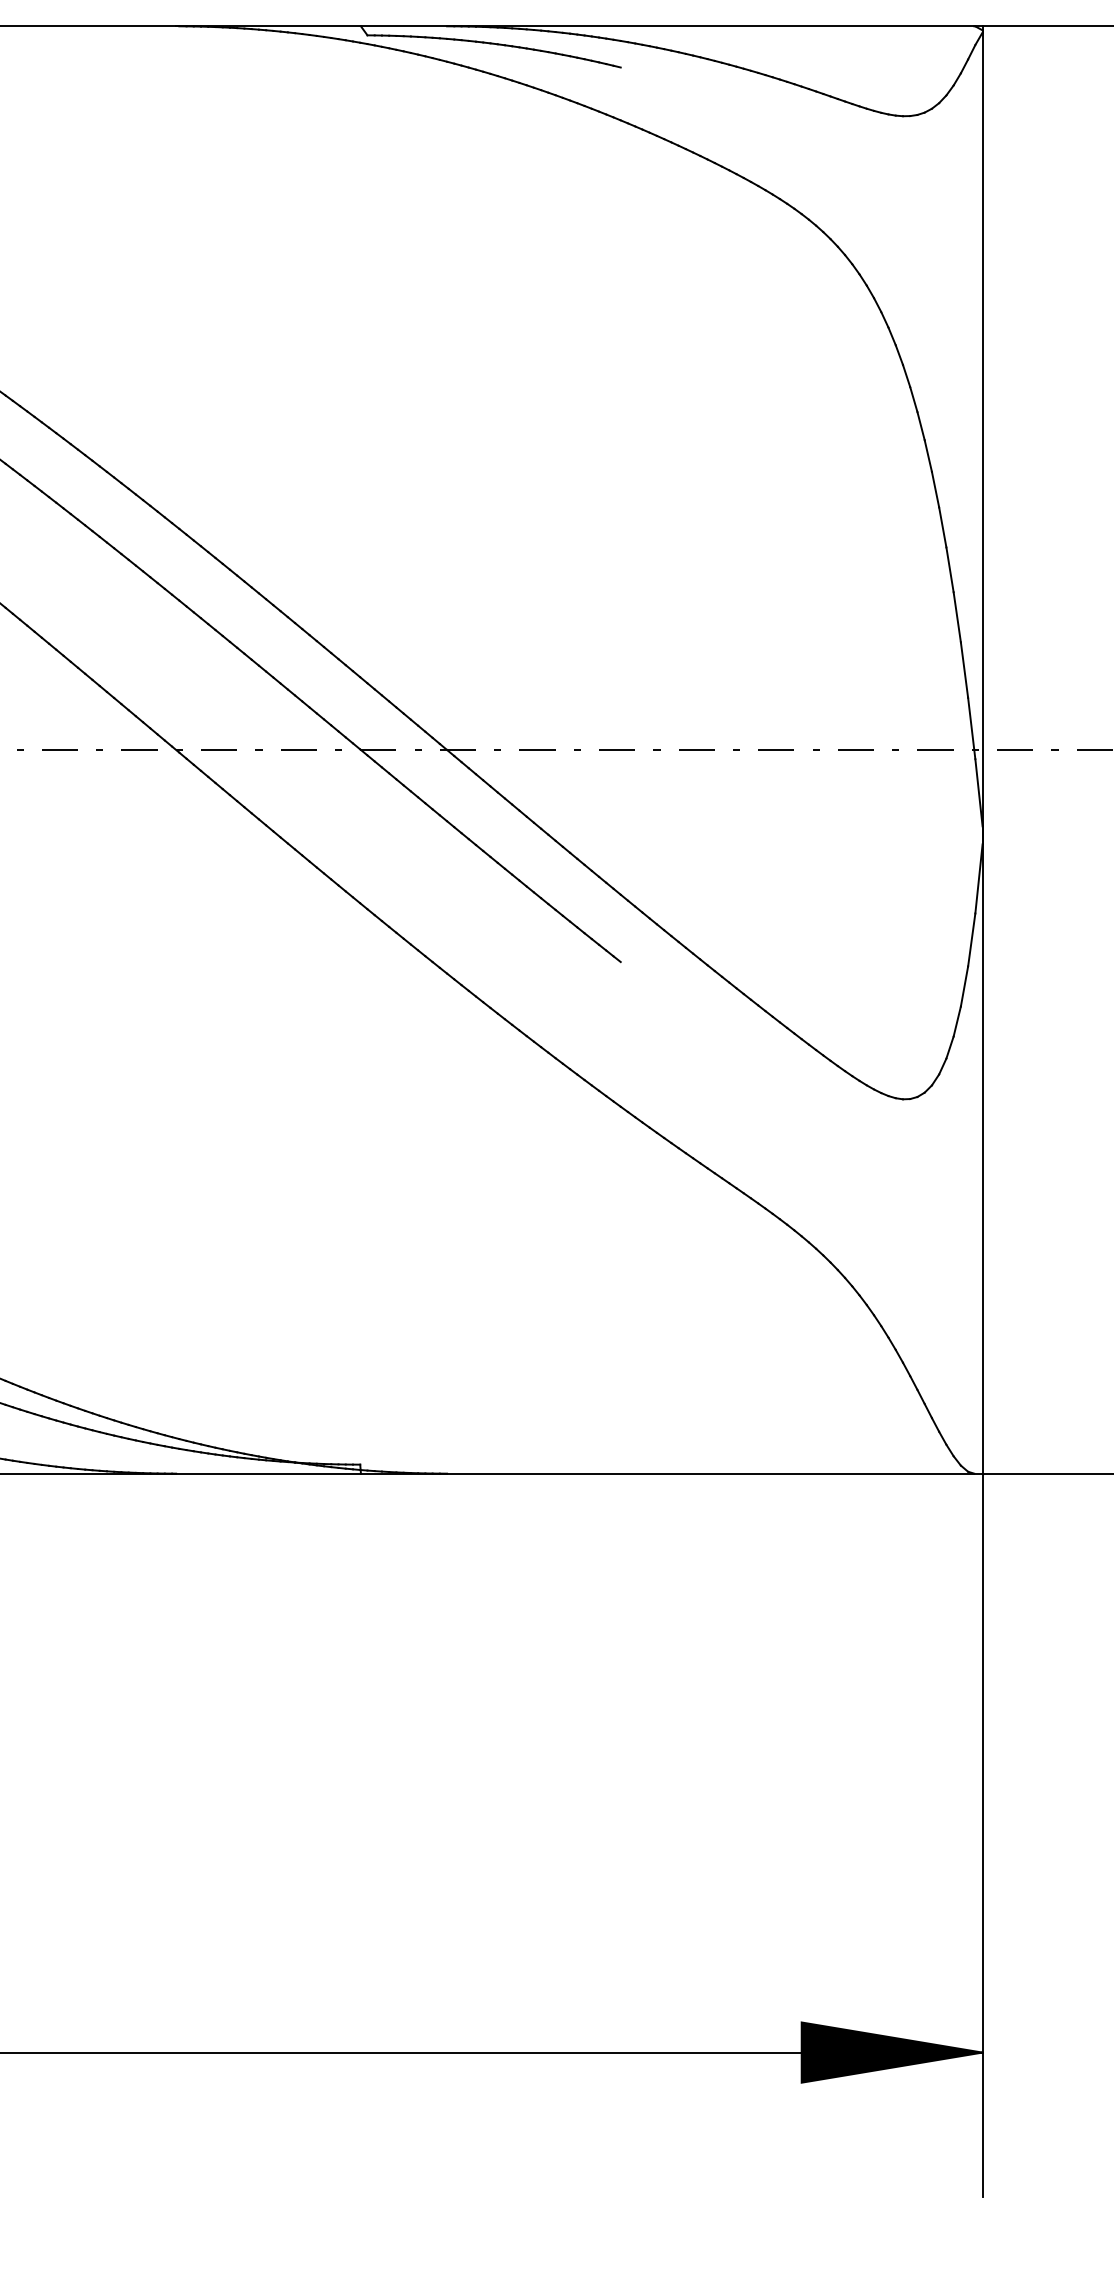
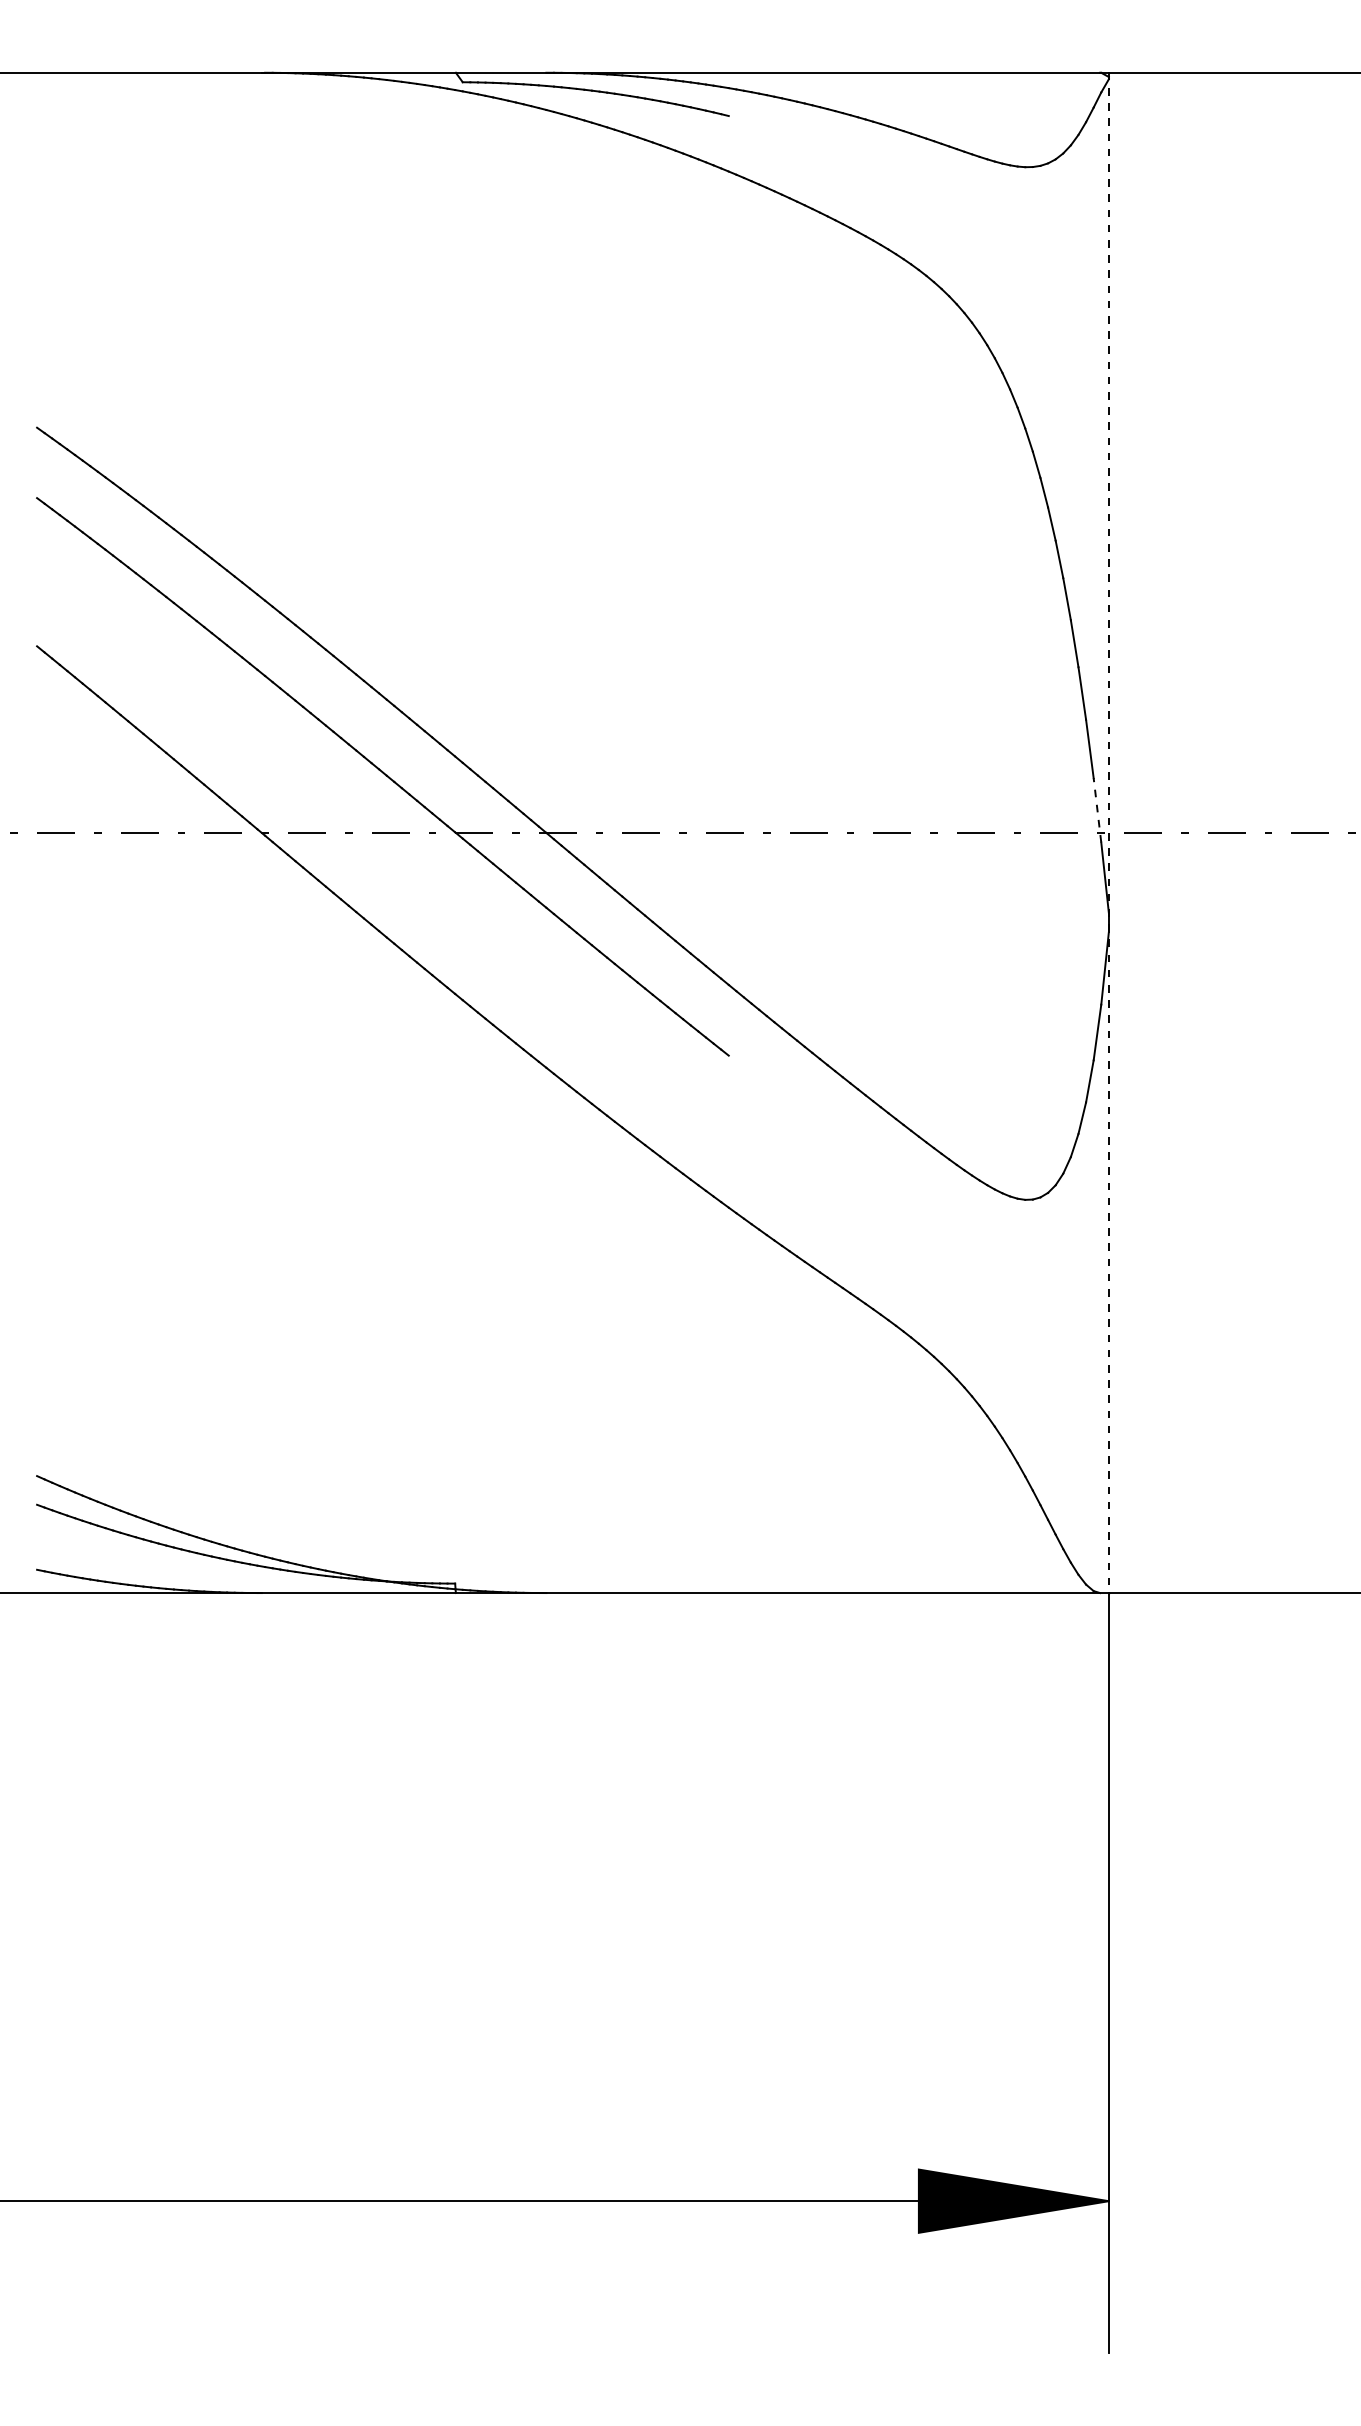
line: (971, 727) -> (1097, 809), solid -> dashed
line: (982, 750) -> (1108, 833), solid -> dashed

